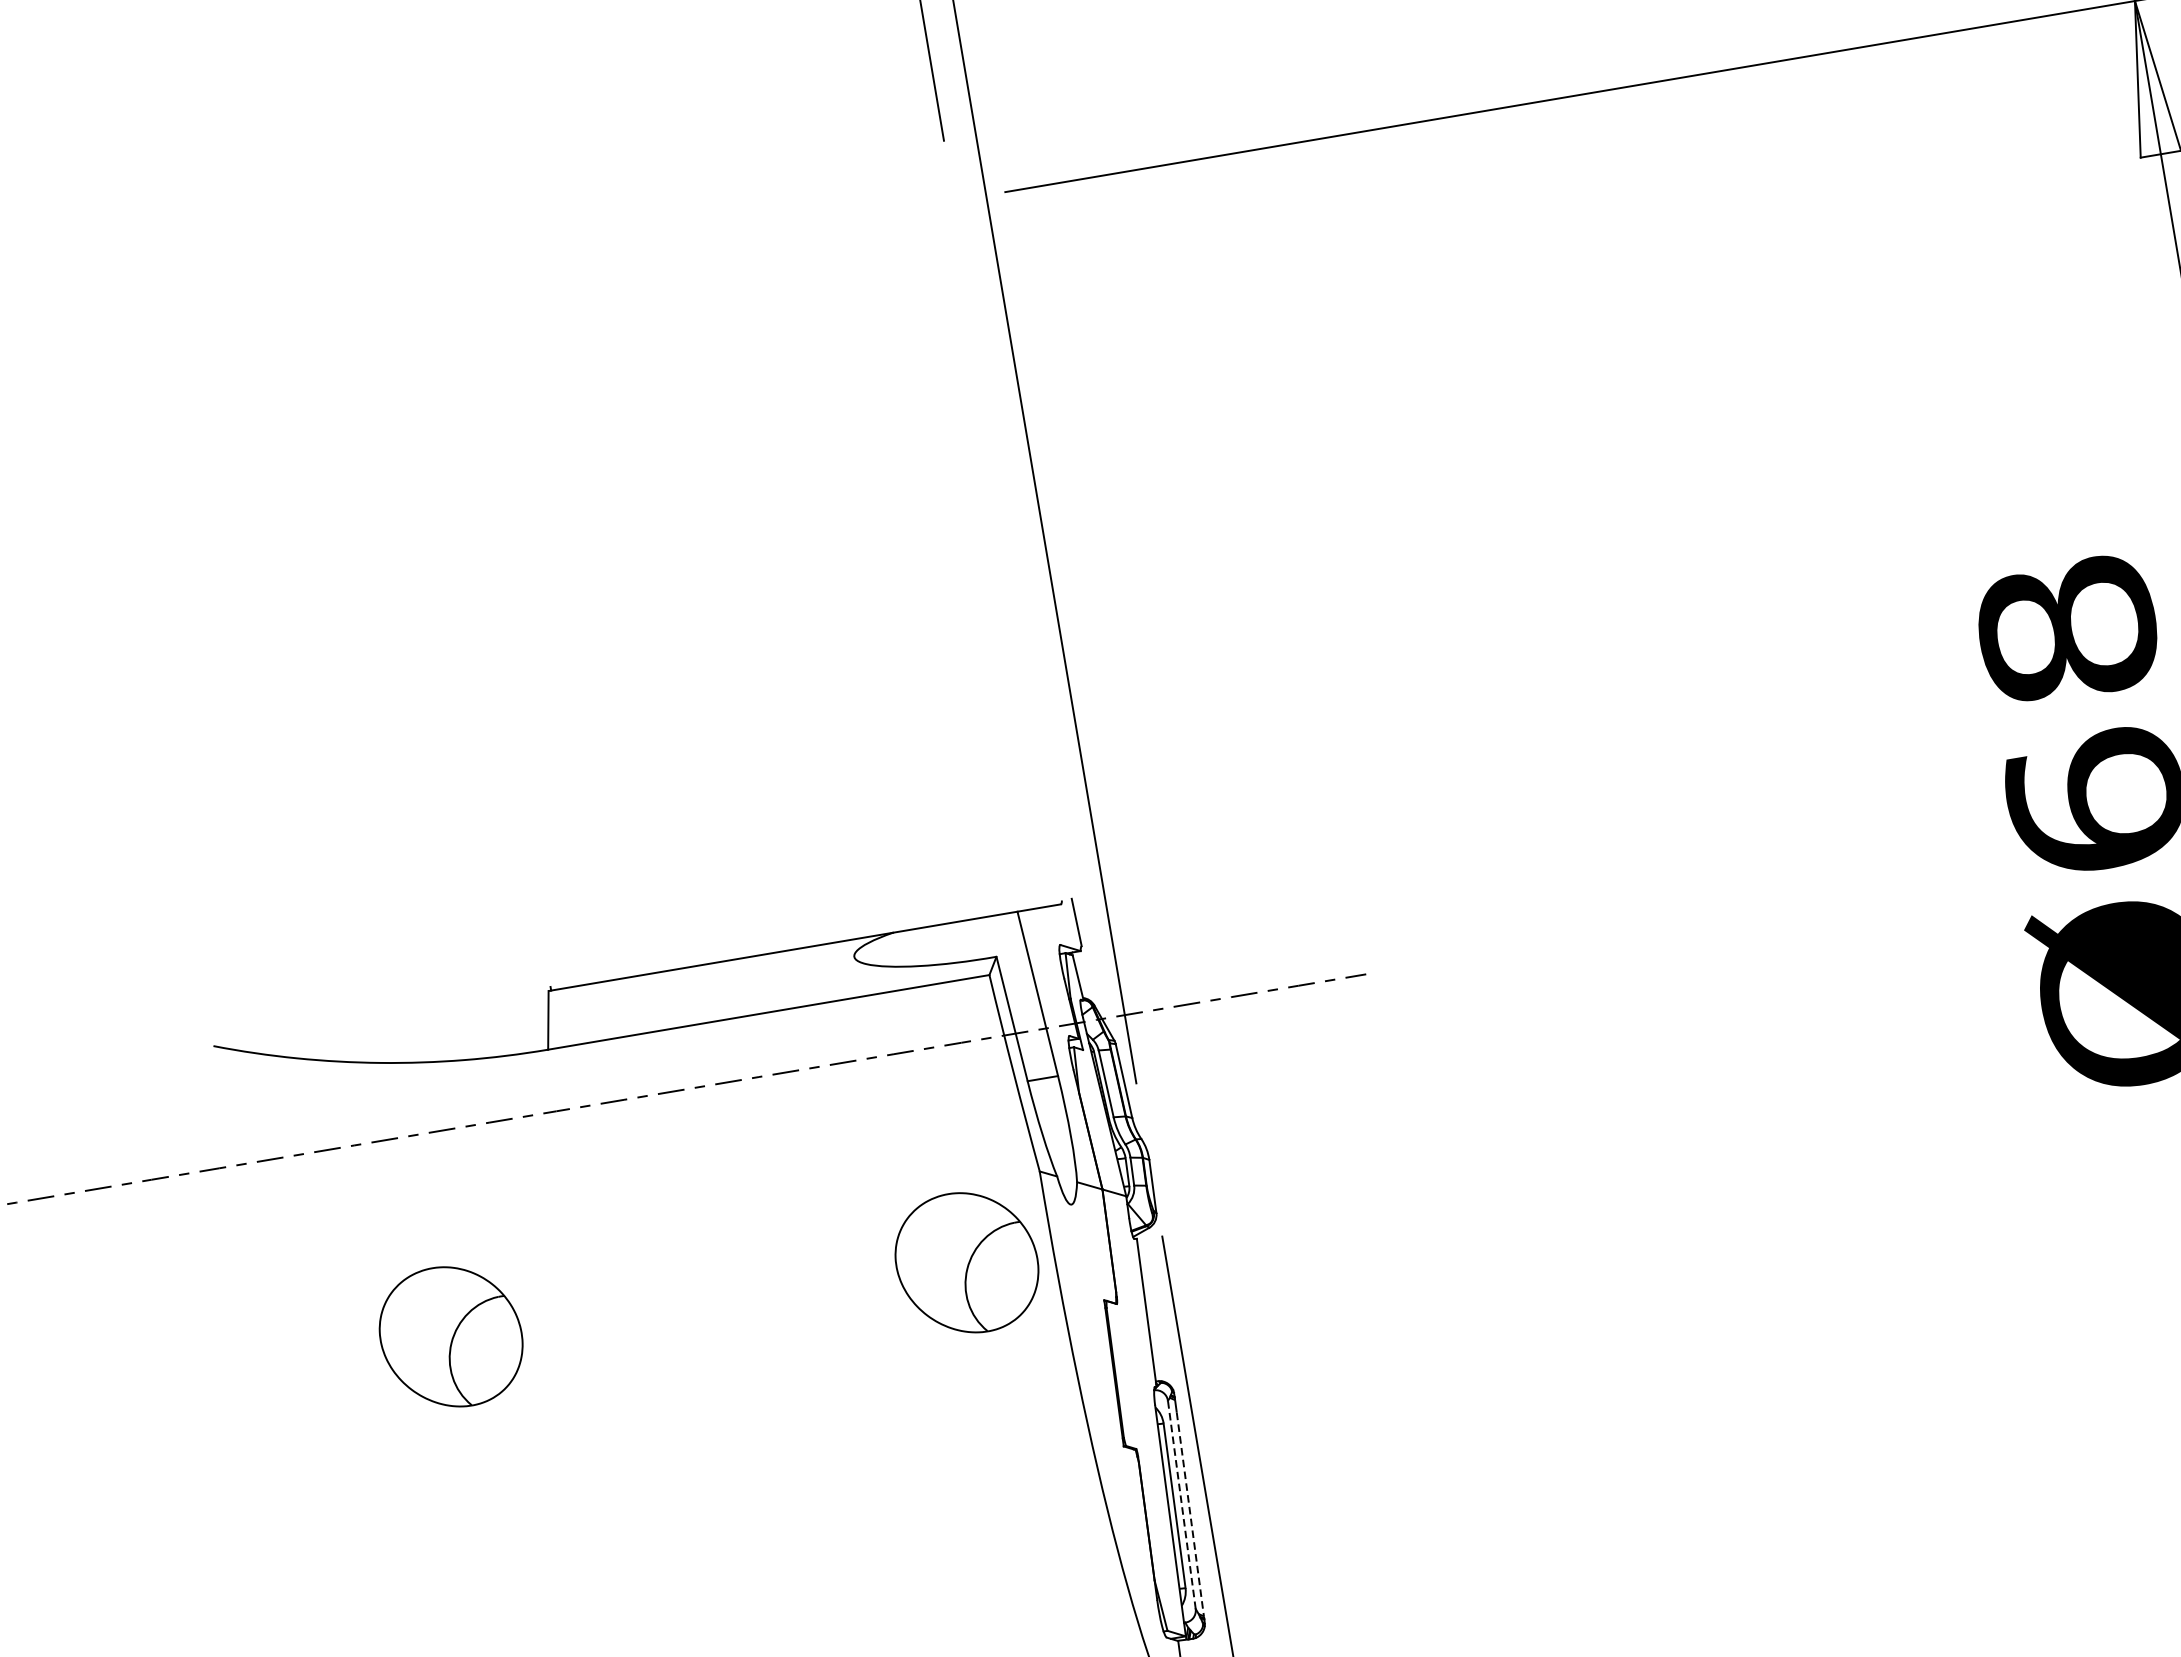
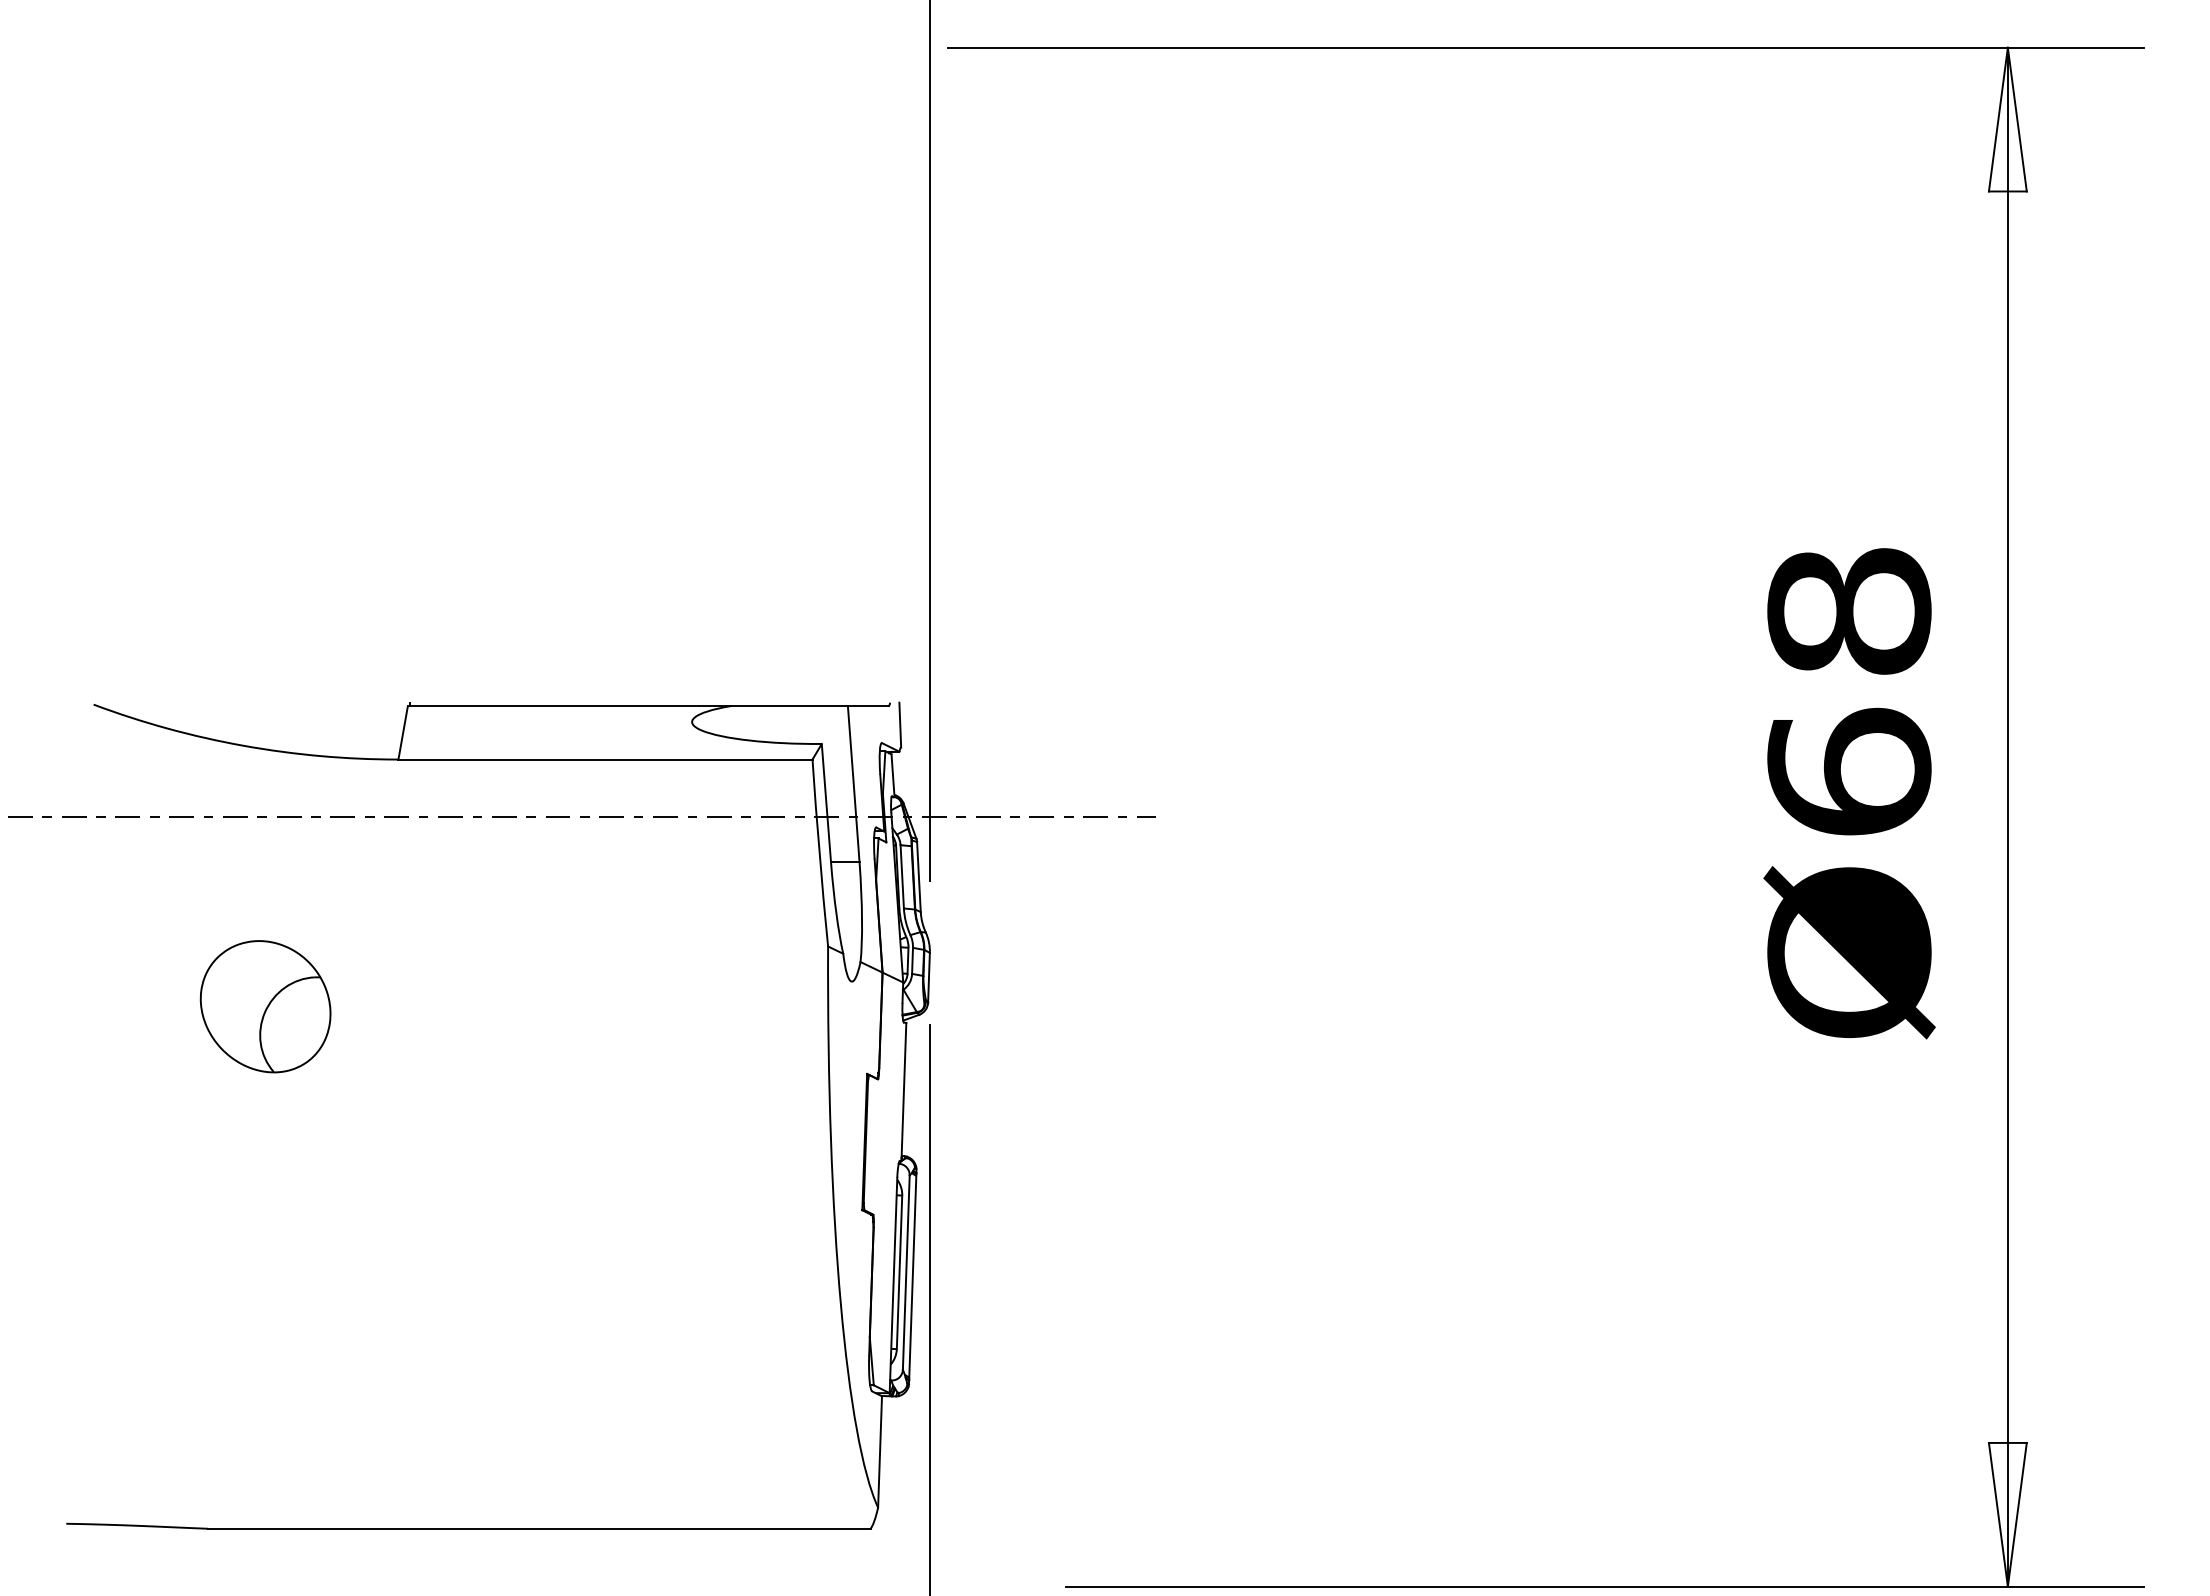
part: (966, 1262) -> (747, 1018), removed
line: (1182, 1504) -> (906, 1272), dashed -> solid
line: (1190, 1515) -> (912, 1283), dashed -> solid

